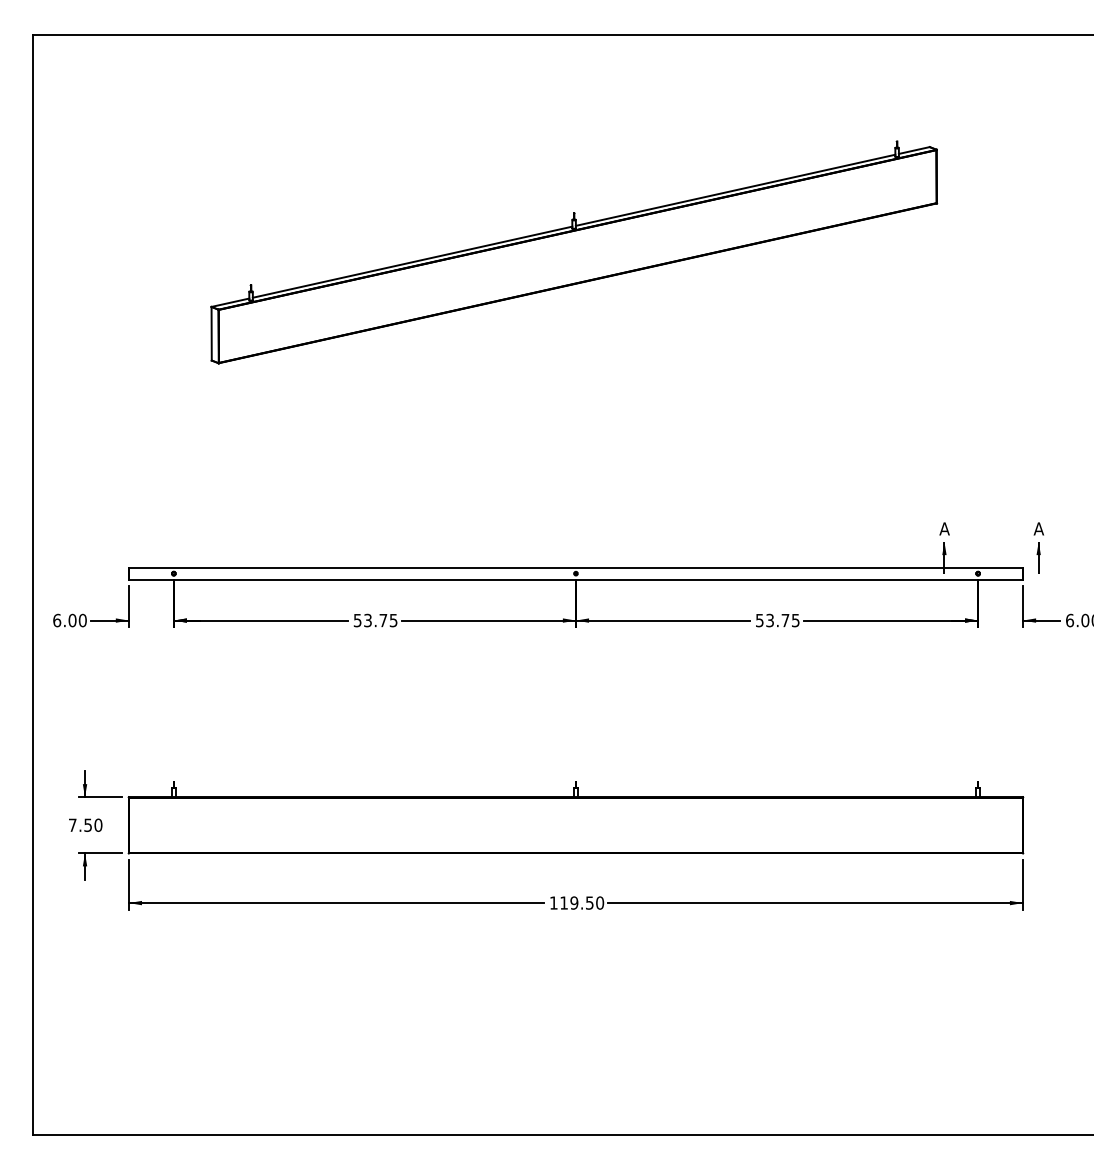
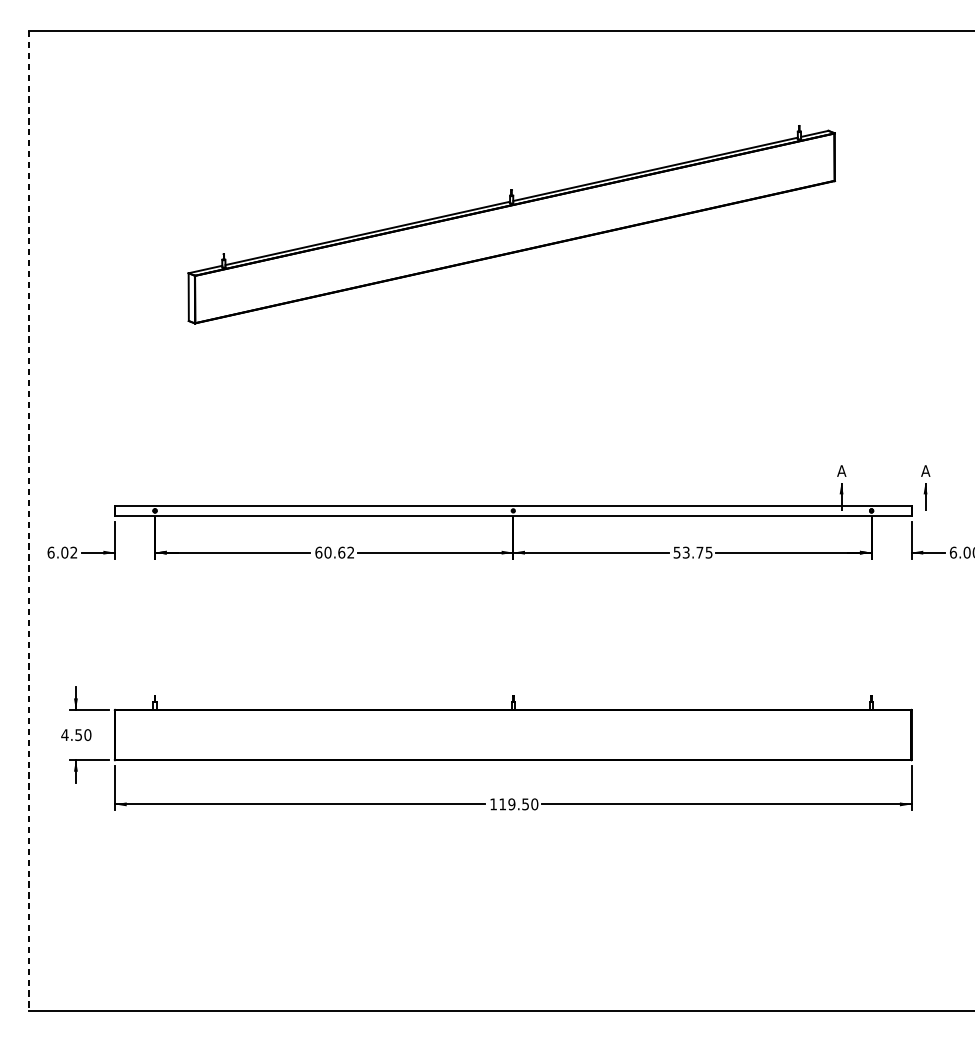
line: (32, 584) -> (29, 520), solid -> dashed
text: (82, 620) -> (73, 552), 6.00 -> 6.02
text: (375, 620) -> (334, 552), 53.75 -> 60.62
text: (72, 824) -> (64, 734), 7.50 -> 4.50

